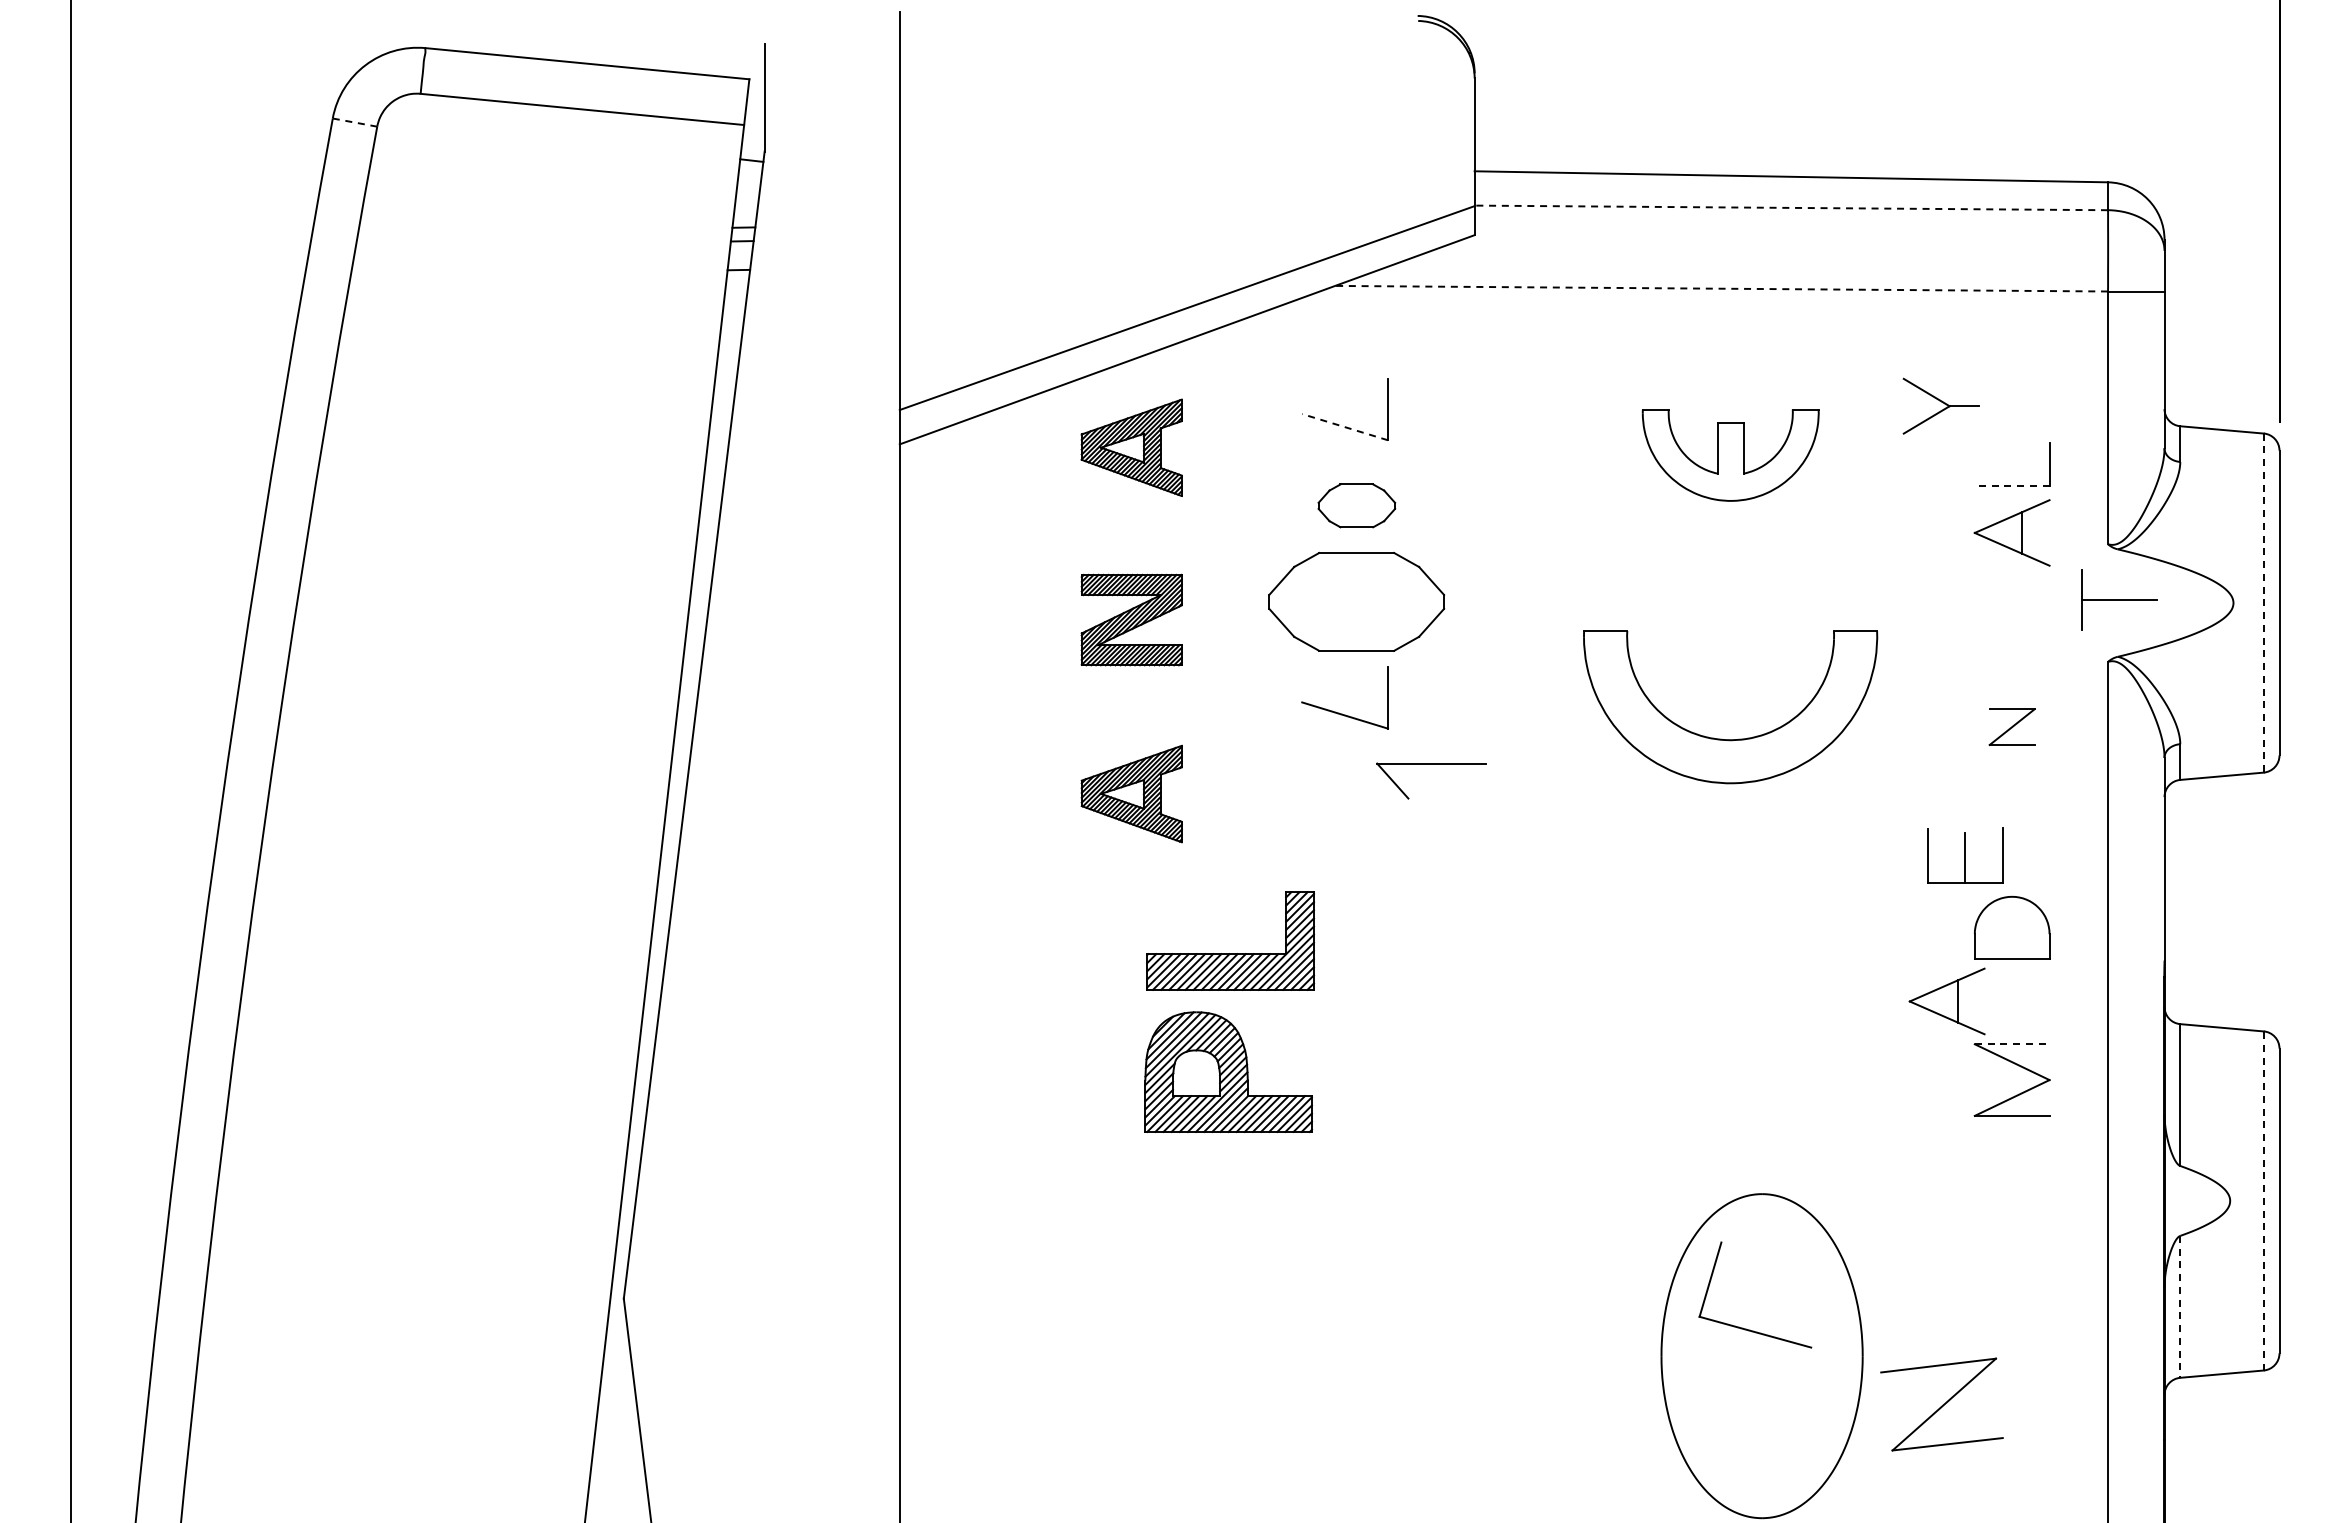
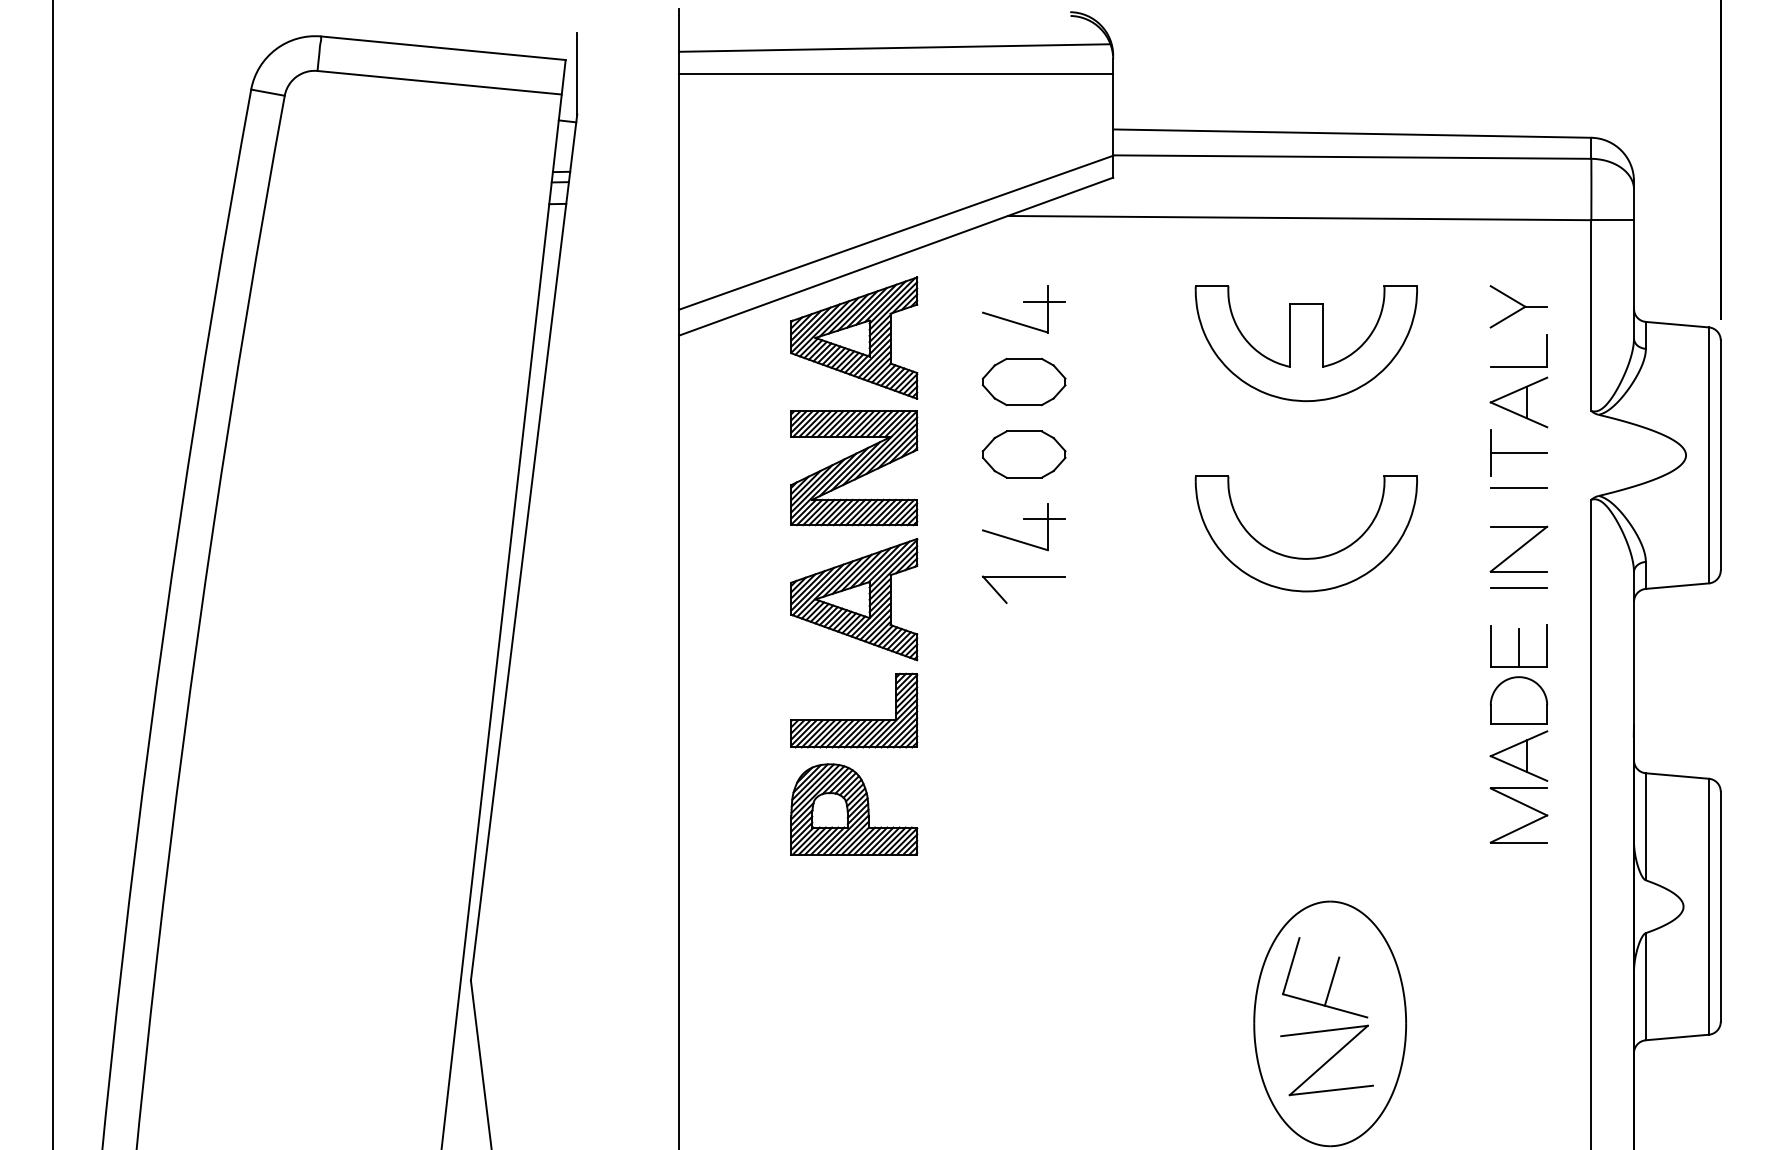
line: (1185, 63) -> (894, 48), added
line: (1186, 97) -> (895, 73), added
line: (355, 122) -> (268, 92), dashed -> solid
line: (1791, 207) -> (1352, 156), dashed -> solid
line: (1721, 288) -> (1299, 217), dashed -> solid
line: (1383, 399) -> (1044, 301), added
part: (1940, 405) -> (1518, 306), moved
line: (1345, 427) -> (1015, 322), dashed -> solid
part: (1131, 447) -> (854, 337), size x1.67
part: (1730, 455) -> (1306, 344), size x1.67
line: (2011, 485) -> (1518, 366), dashed -> solid
part: (1356, 505) -> (1024, 381), size x1.43
part: (2119, 599) -> (1519, 452), moved
part: (1356, 601) -> (1024, 454), size x0.62
line: (2263, 603) -> (1708, 455), dashed -> solid
part: (1131, 619) -> (854, 467), size x1.67
line: (2011, 646) -> (1518, 488), added
line: (1383, 687) -> (1044, 519), added
part: (2011, 726) -> (1518, 548), size x1.67
part: (1431, 764) -> (1024, 577), moved
line: (2011, 779) -> (1518, 588), added
part: (1131, 793) -> (854, 599), size x1.67
part: (1965, 855) -> (1519, 645), moved
part: (1230, 953) -> (854, 719), moved
part: (1946, 1001) -> (1518, 756), moved
line: (2012, 1044) -> (1519, 788), dashed -> solid
part: (1228, 1071) -> (854, 809), moved
line: (2263, 1200) -> (1708, 906), dashed -> solid
line: (1764, 1300) -> (1332, 981), added
line: (2180, 1306) -> (1646, 986), dashed -> solid
part: (1941, 1404) -> (1326, 1060), moved

